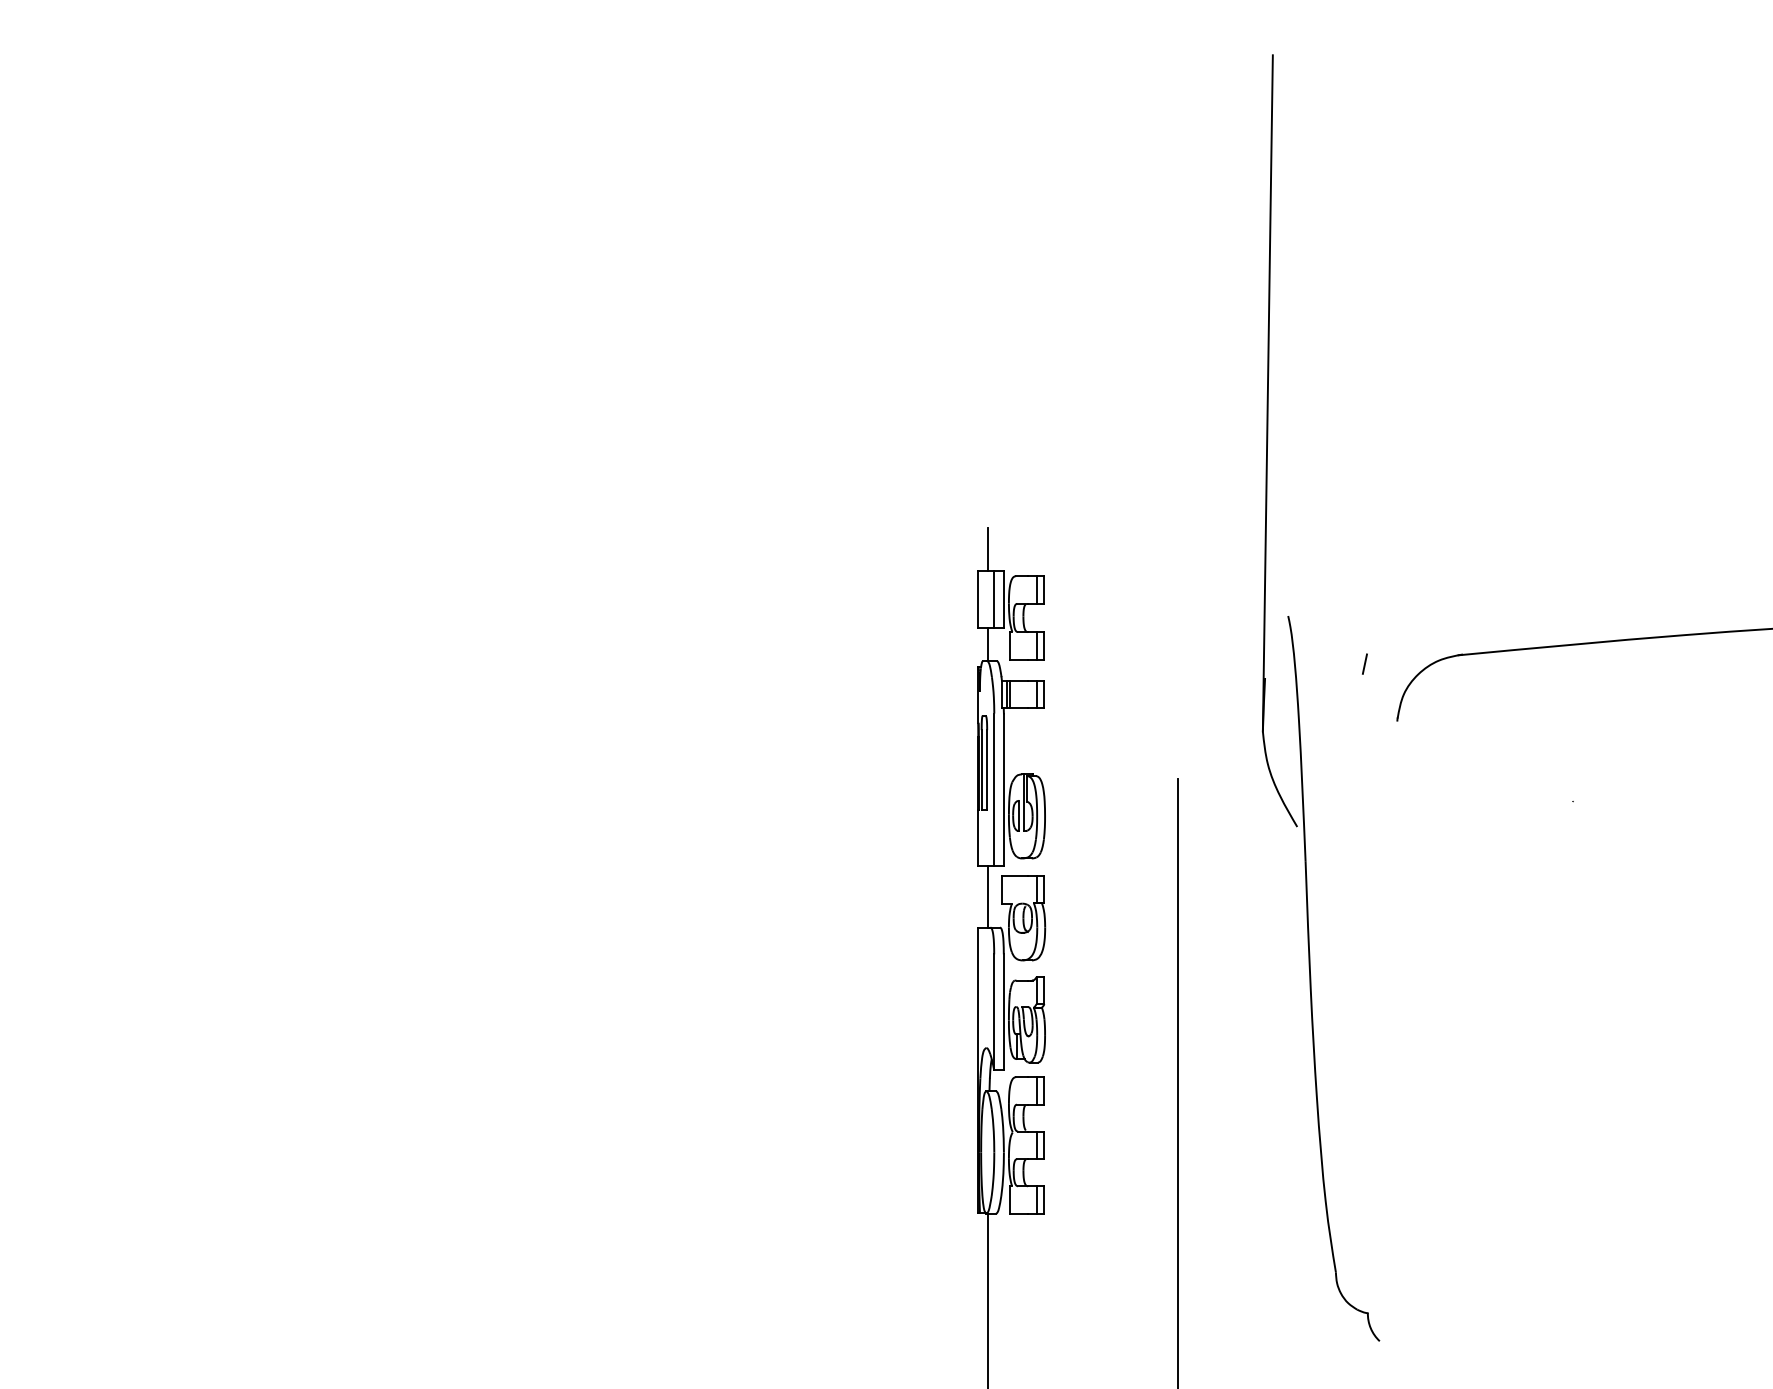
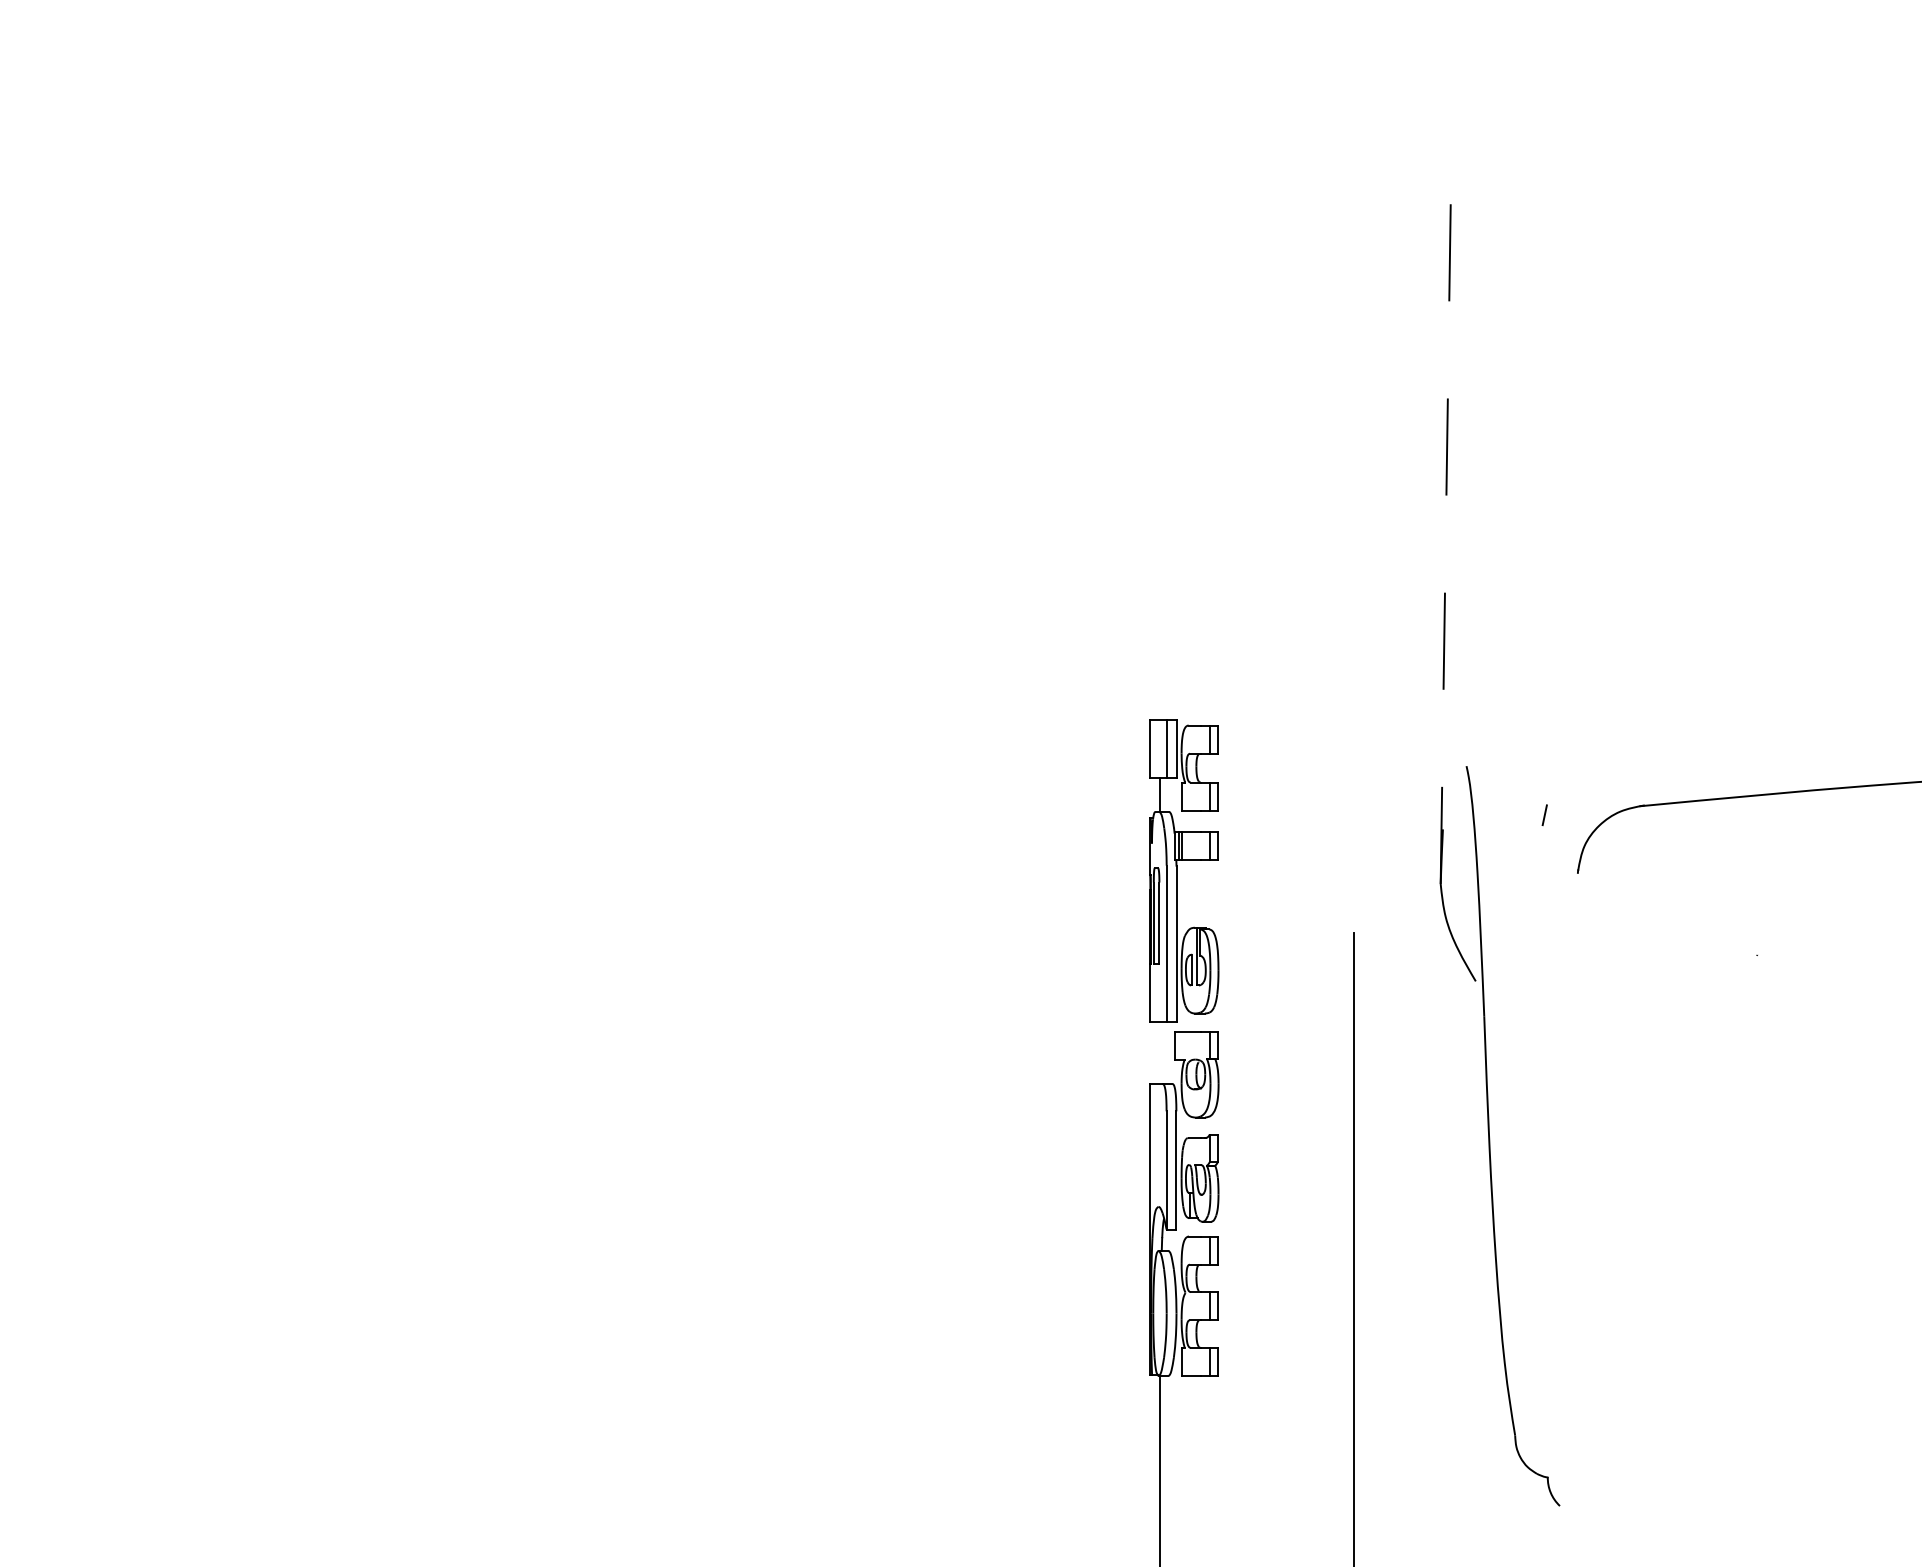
line: (1267, 393) -> (1445, 539), solid -> dashed
line: (988, 548) -> (1160, 697), removed
line: (988, 896) -> (1160, 1052), removed

